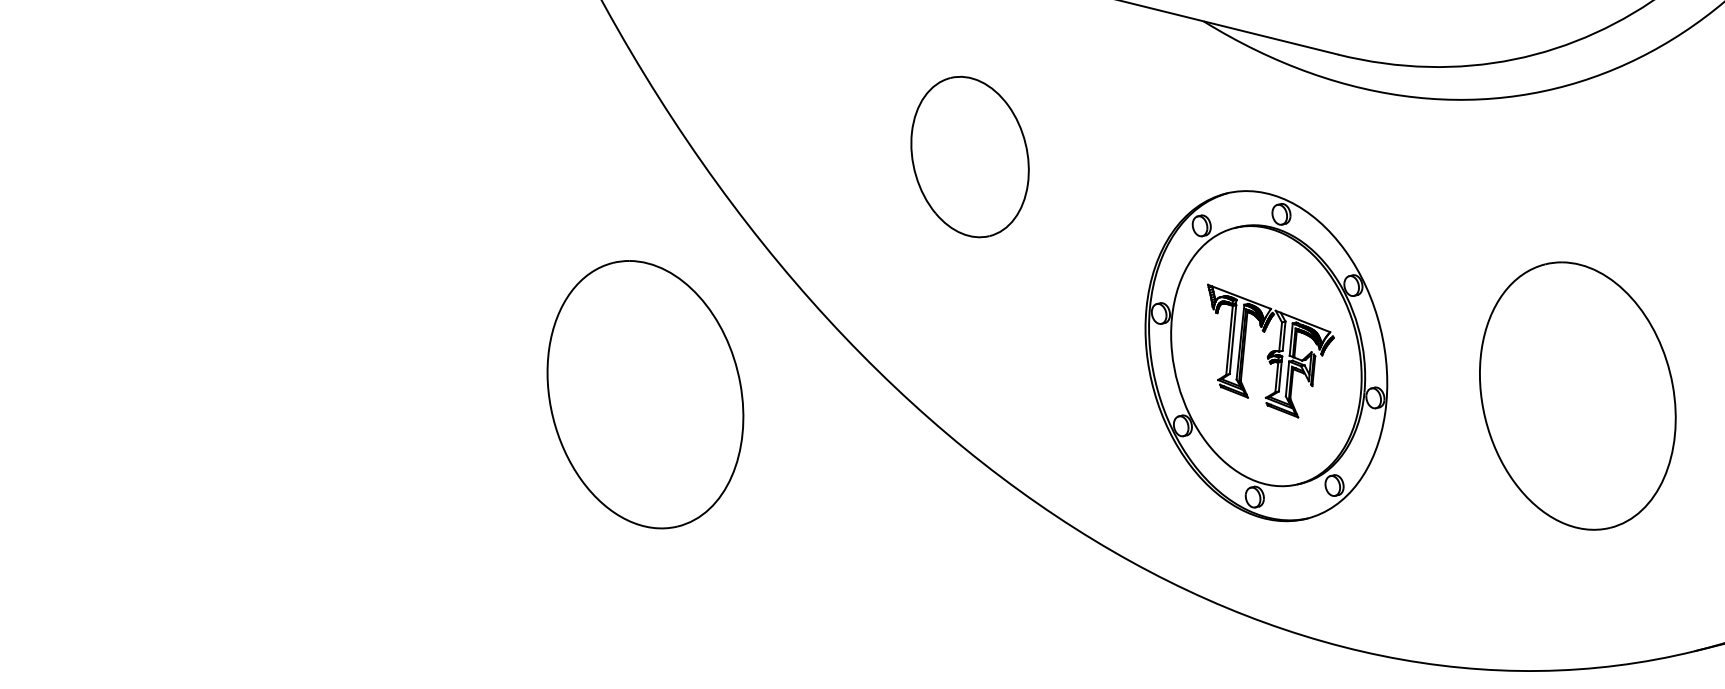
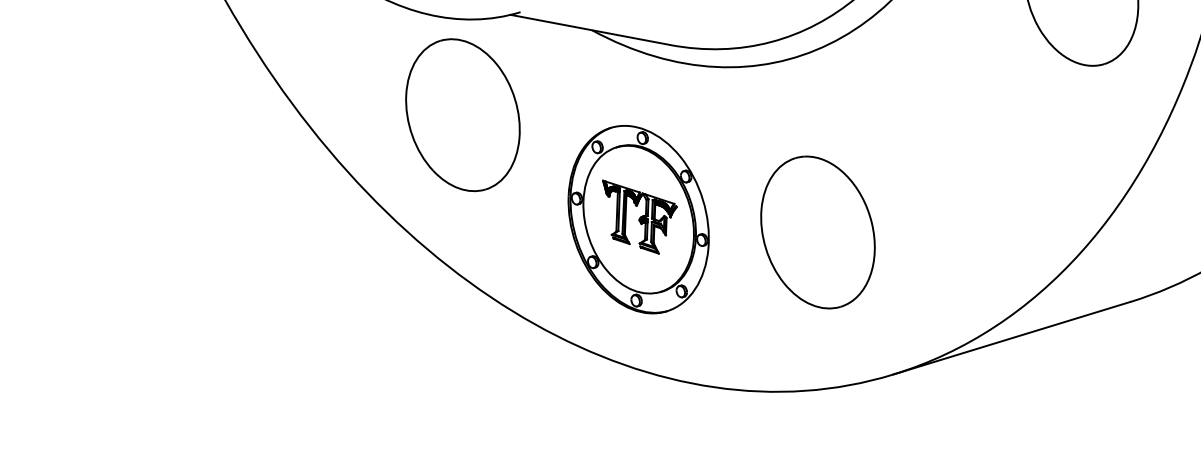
part: (969, 157) -> (462, 115), size x1.67
part: (644, 394) -> (284, 261), removed

